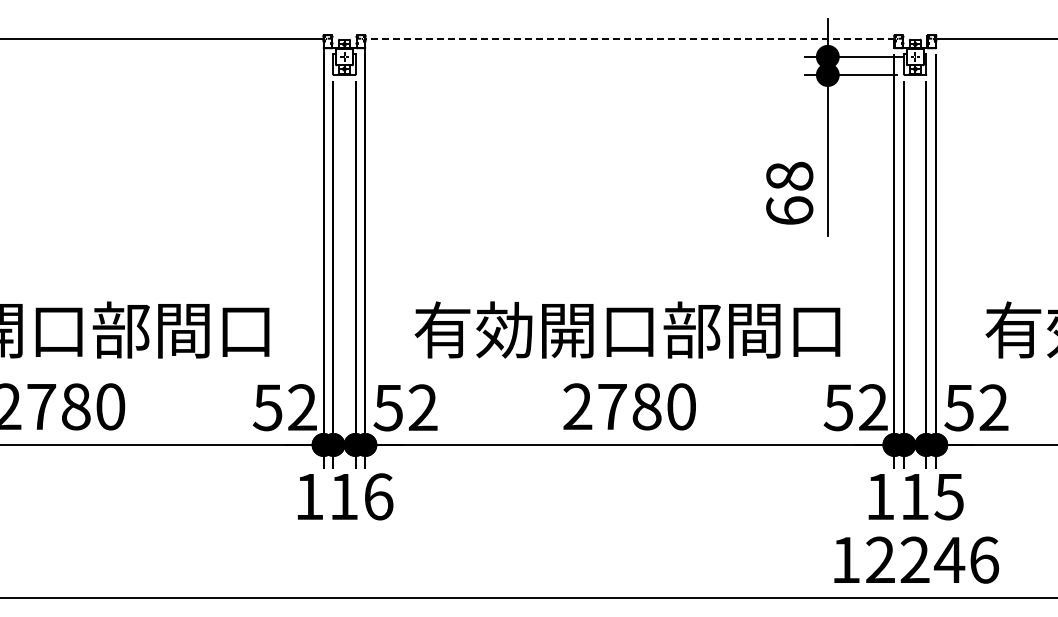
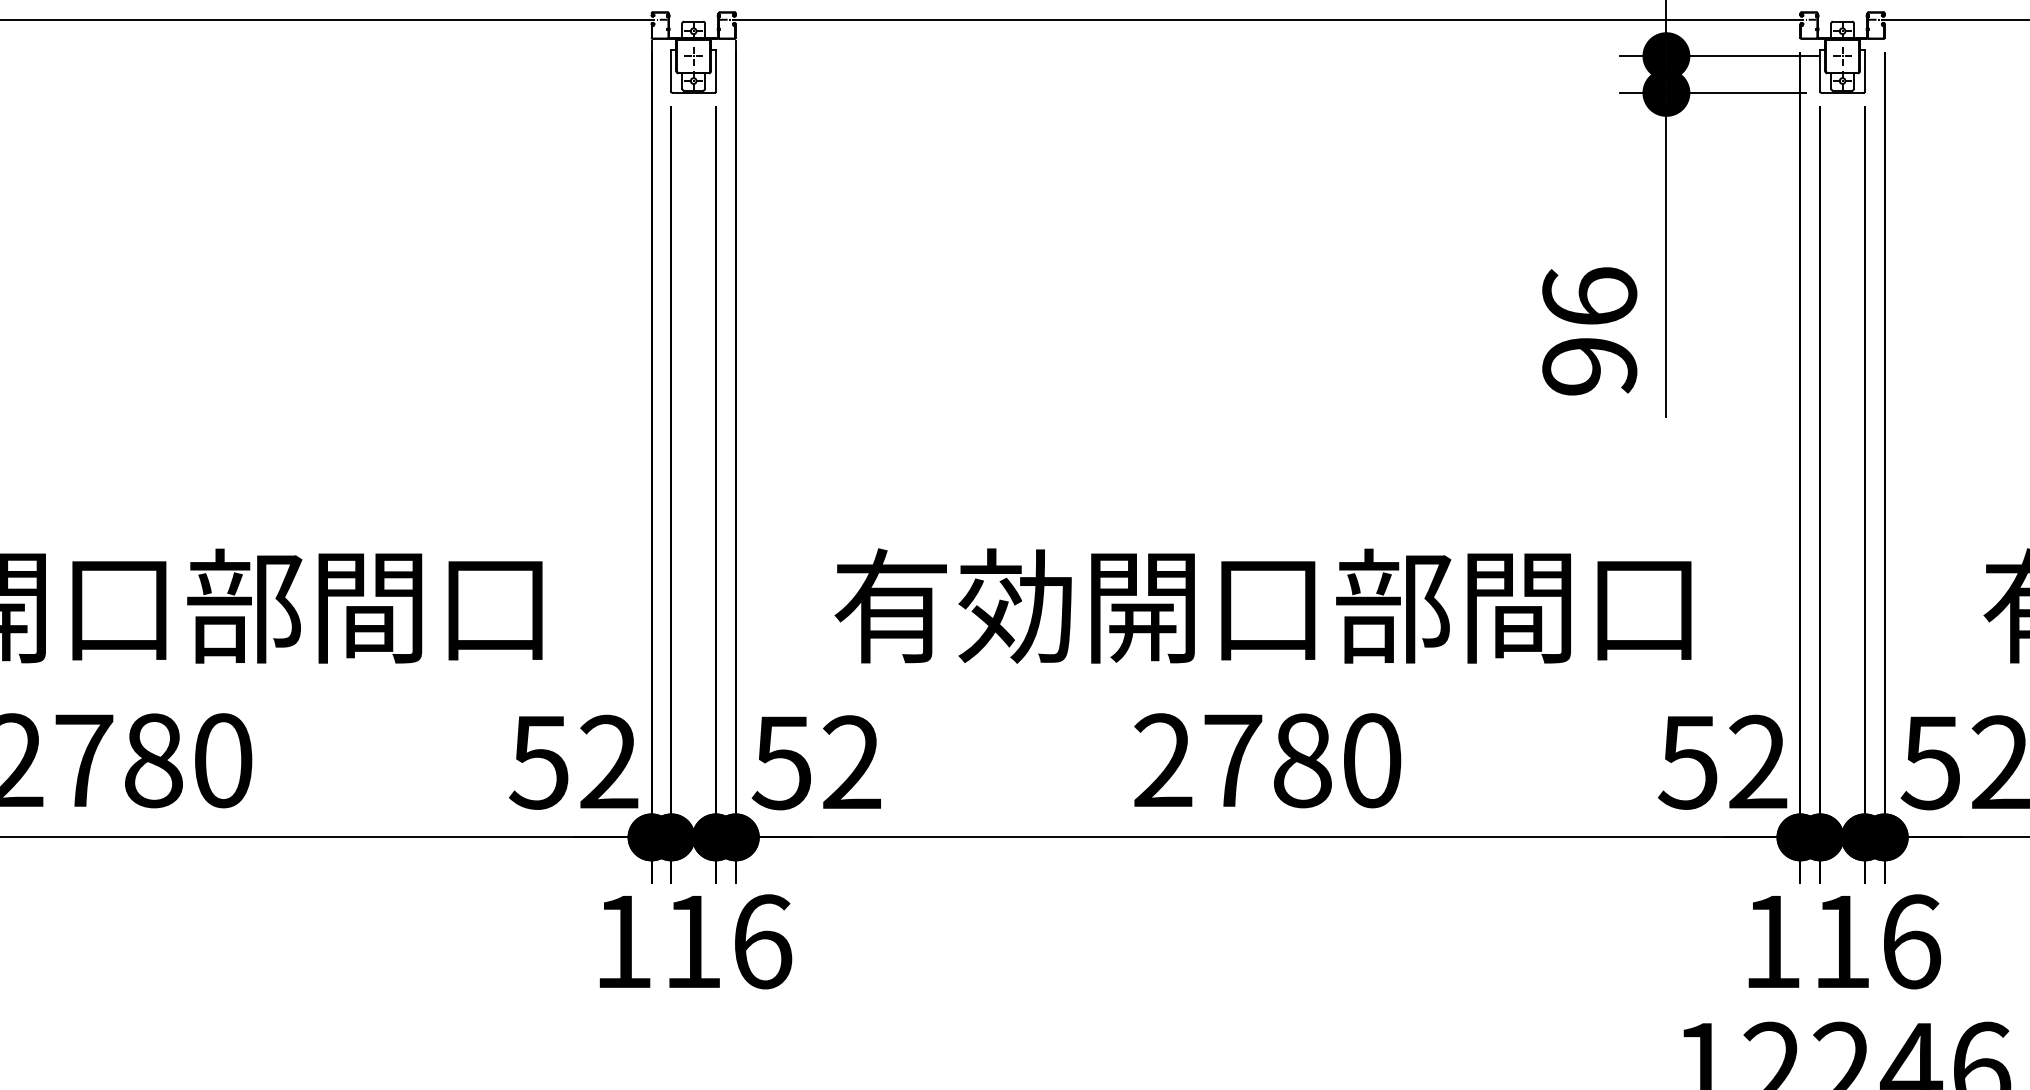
line: (629, 38) -> (1267, 19), dashed -> solid
text: (789, 193) -> (1589, 331), 68 -> 96
text: (949, 496) -> (1911, 941), 115 -> 116

